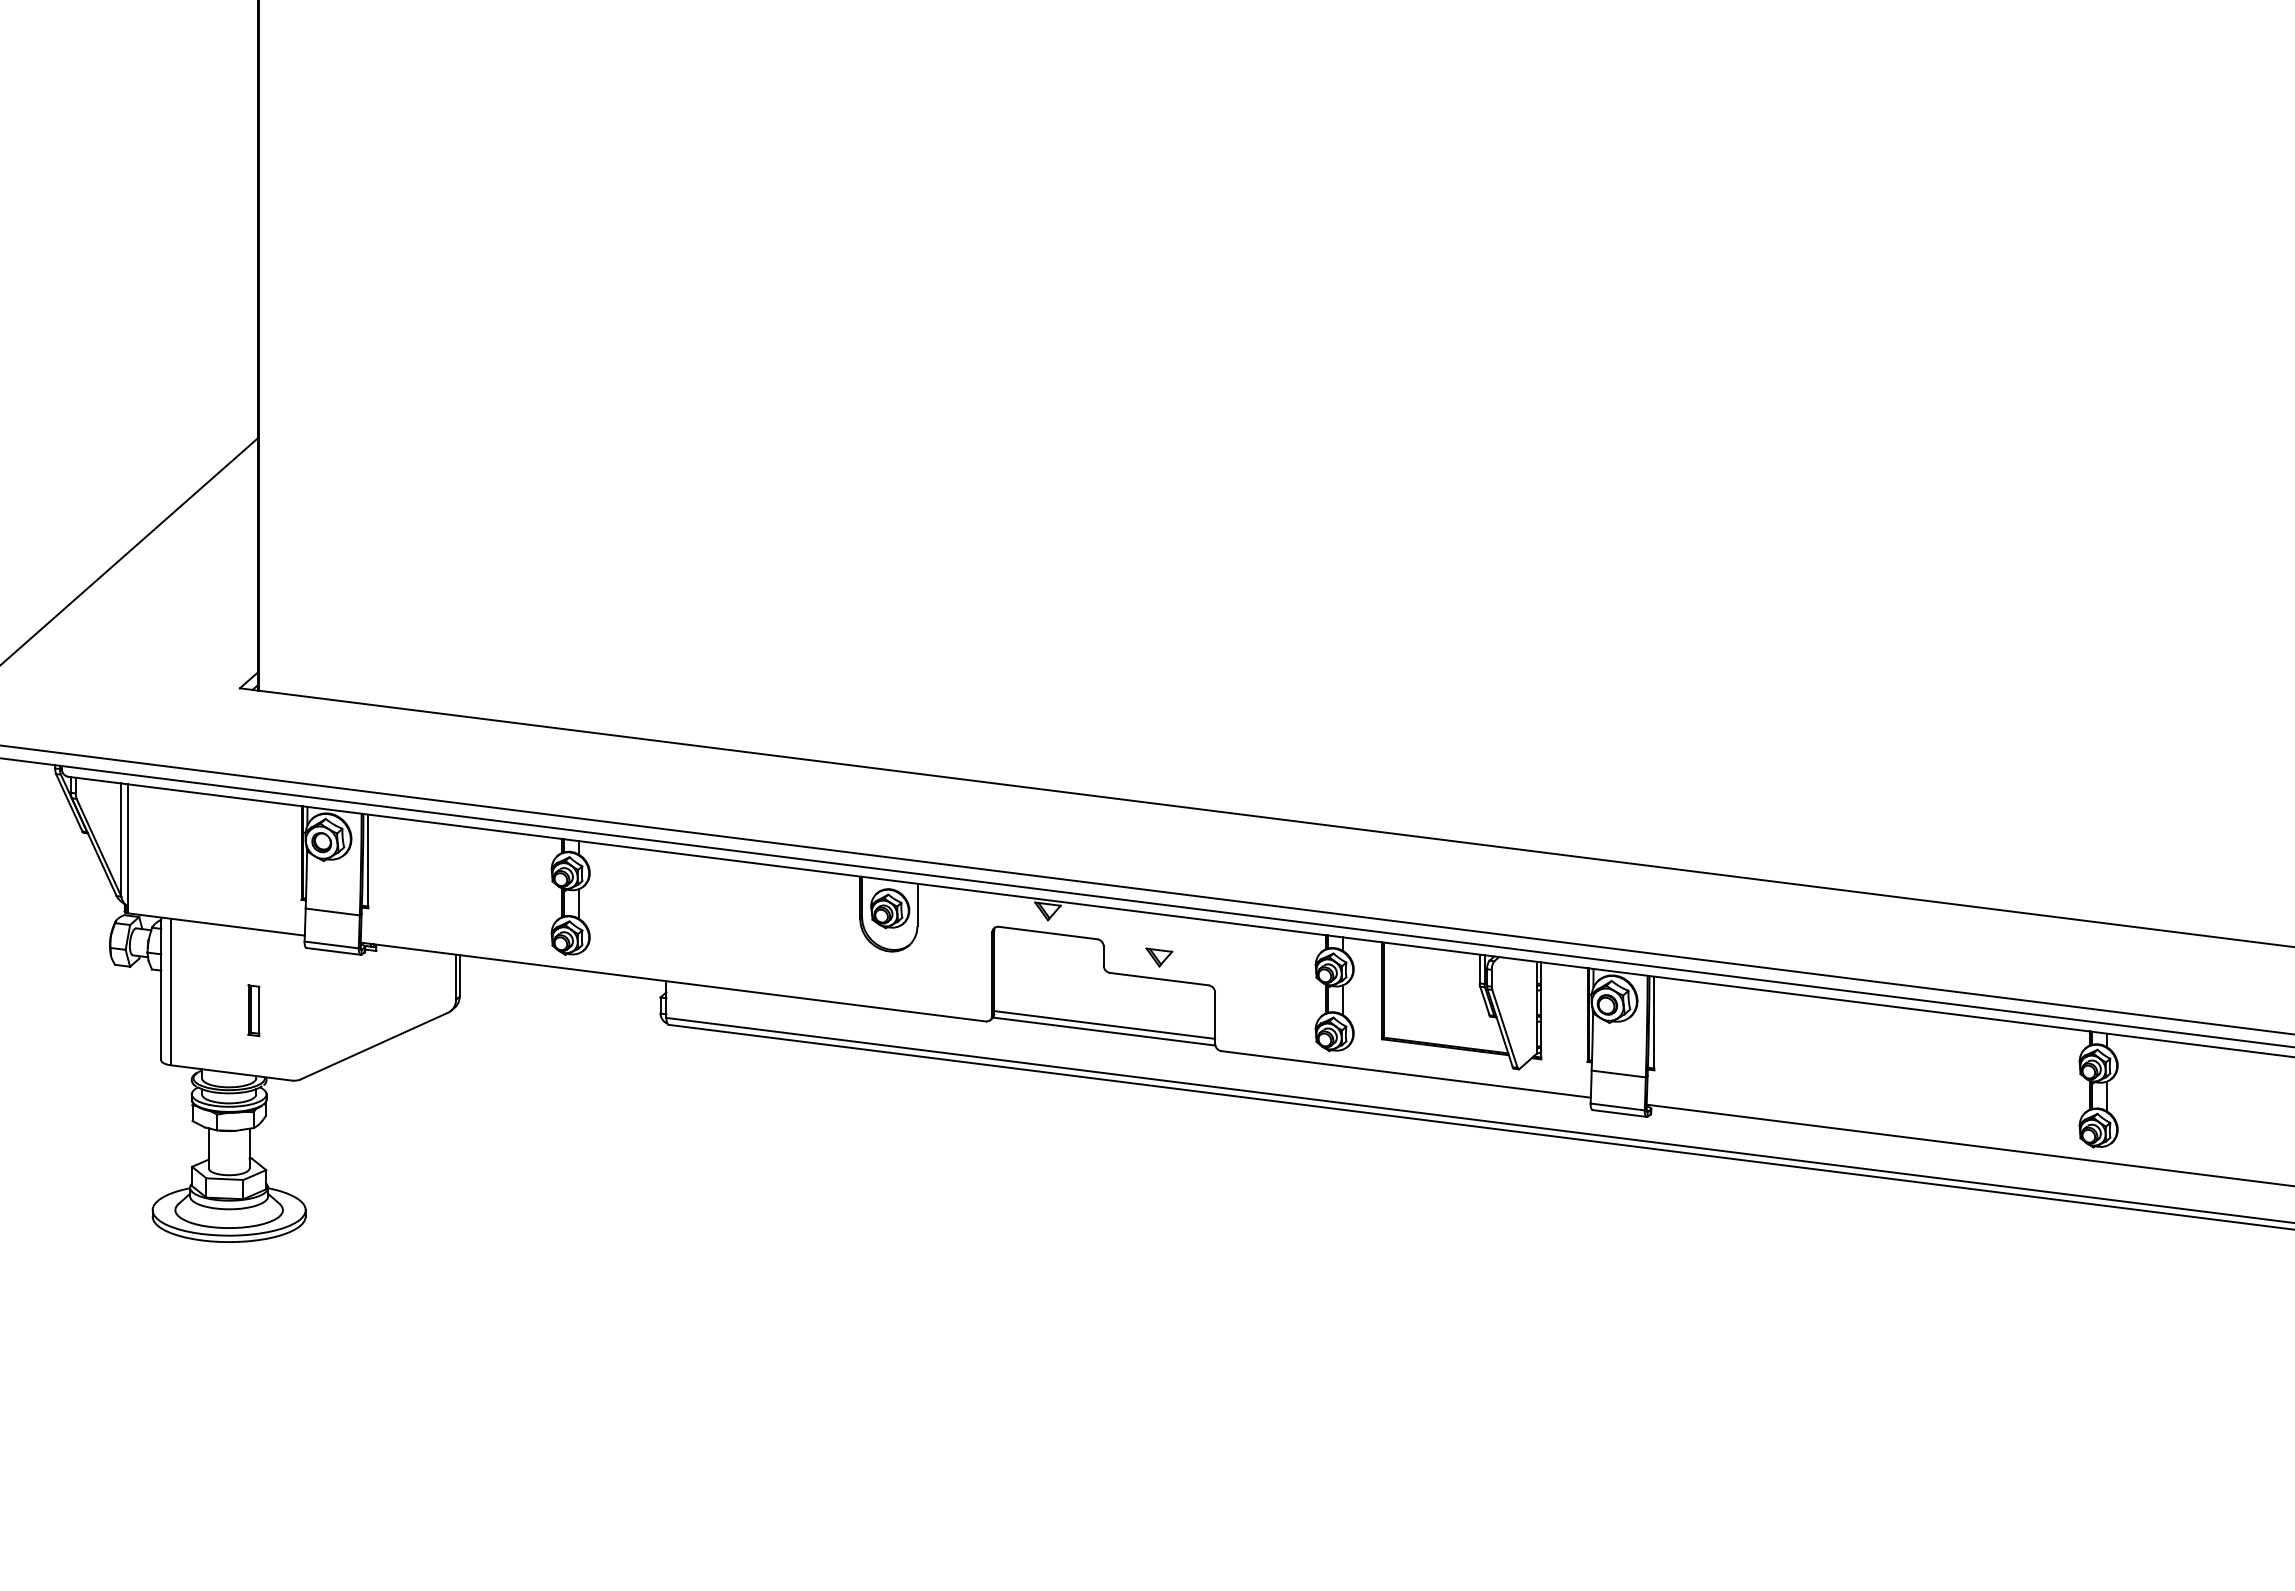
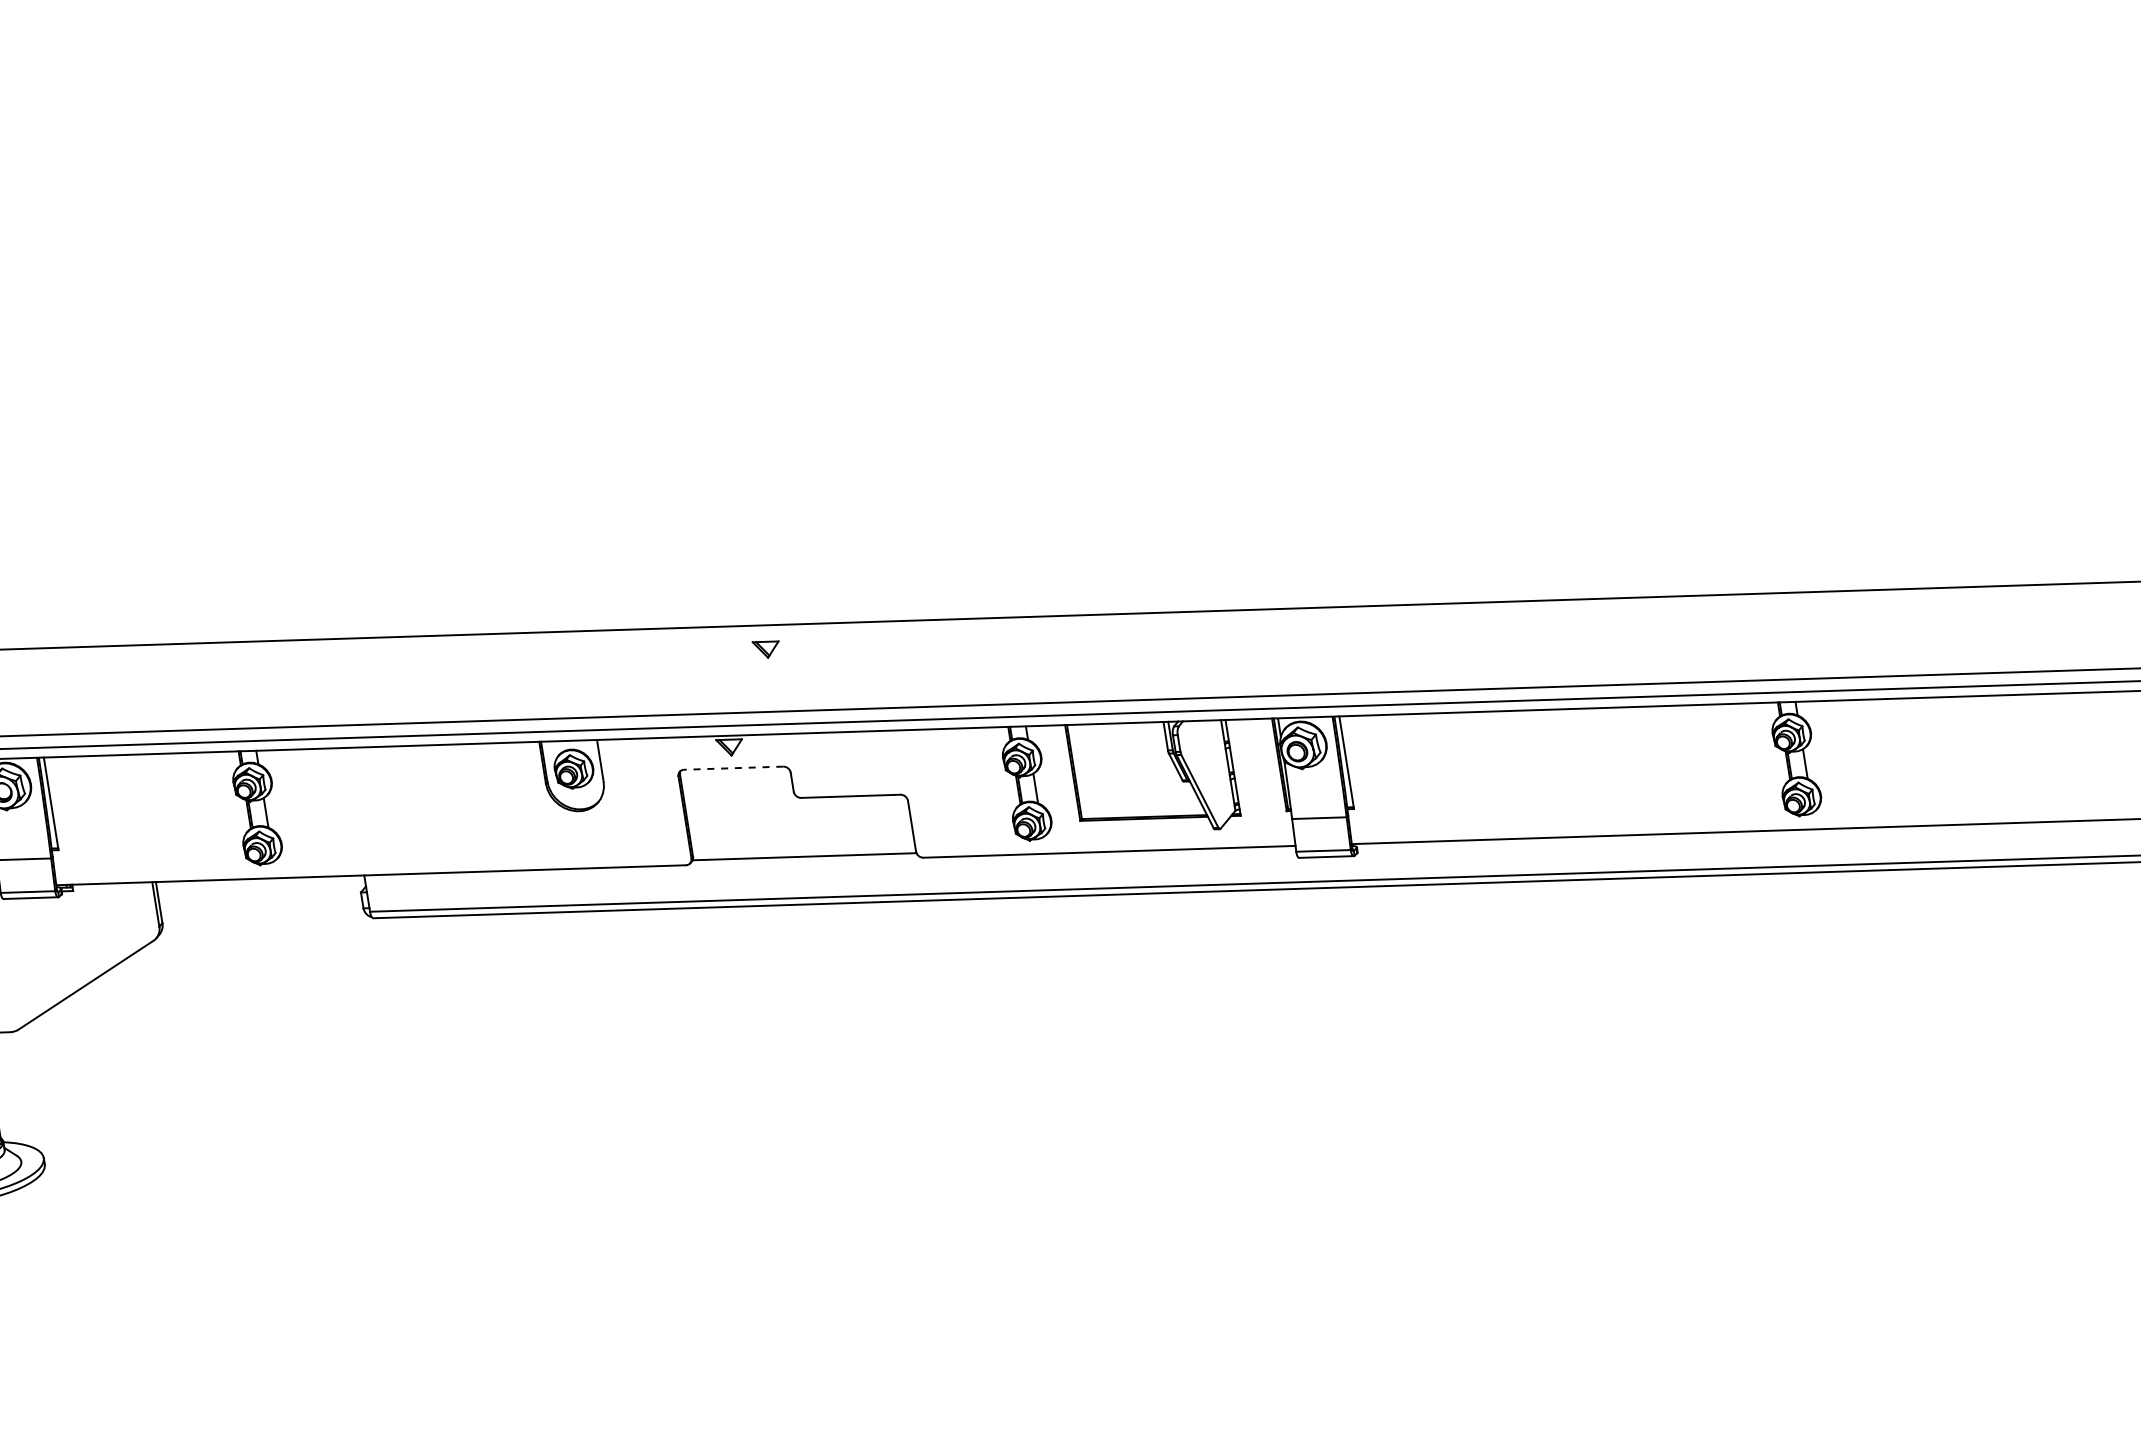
line: (1047, 933) -> (733, 768), solid -> dashed
part: (1159, 957) -> (766, 649), moved
line: (1104, 1024) -> (803, 849), removed

